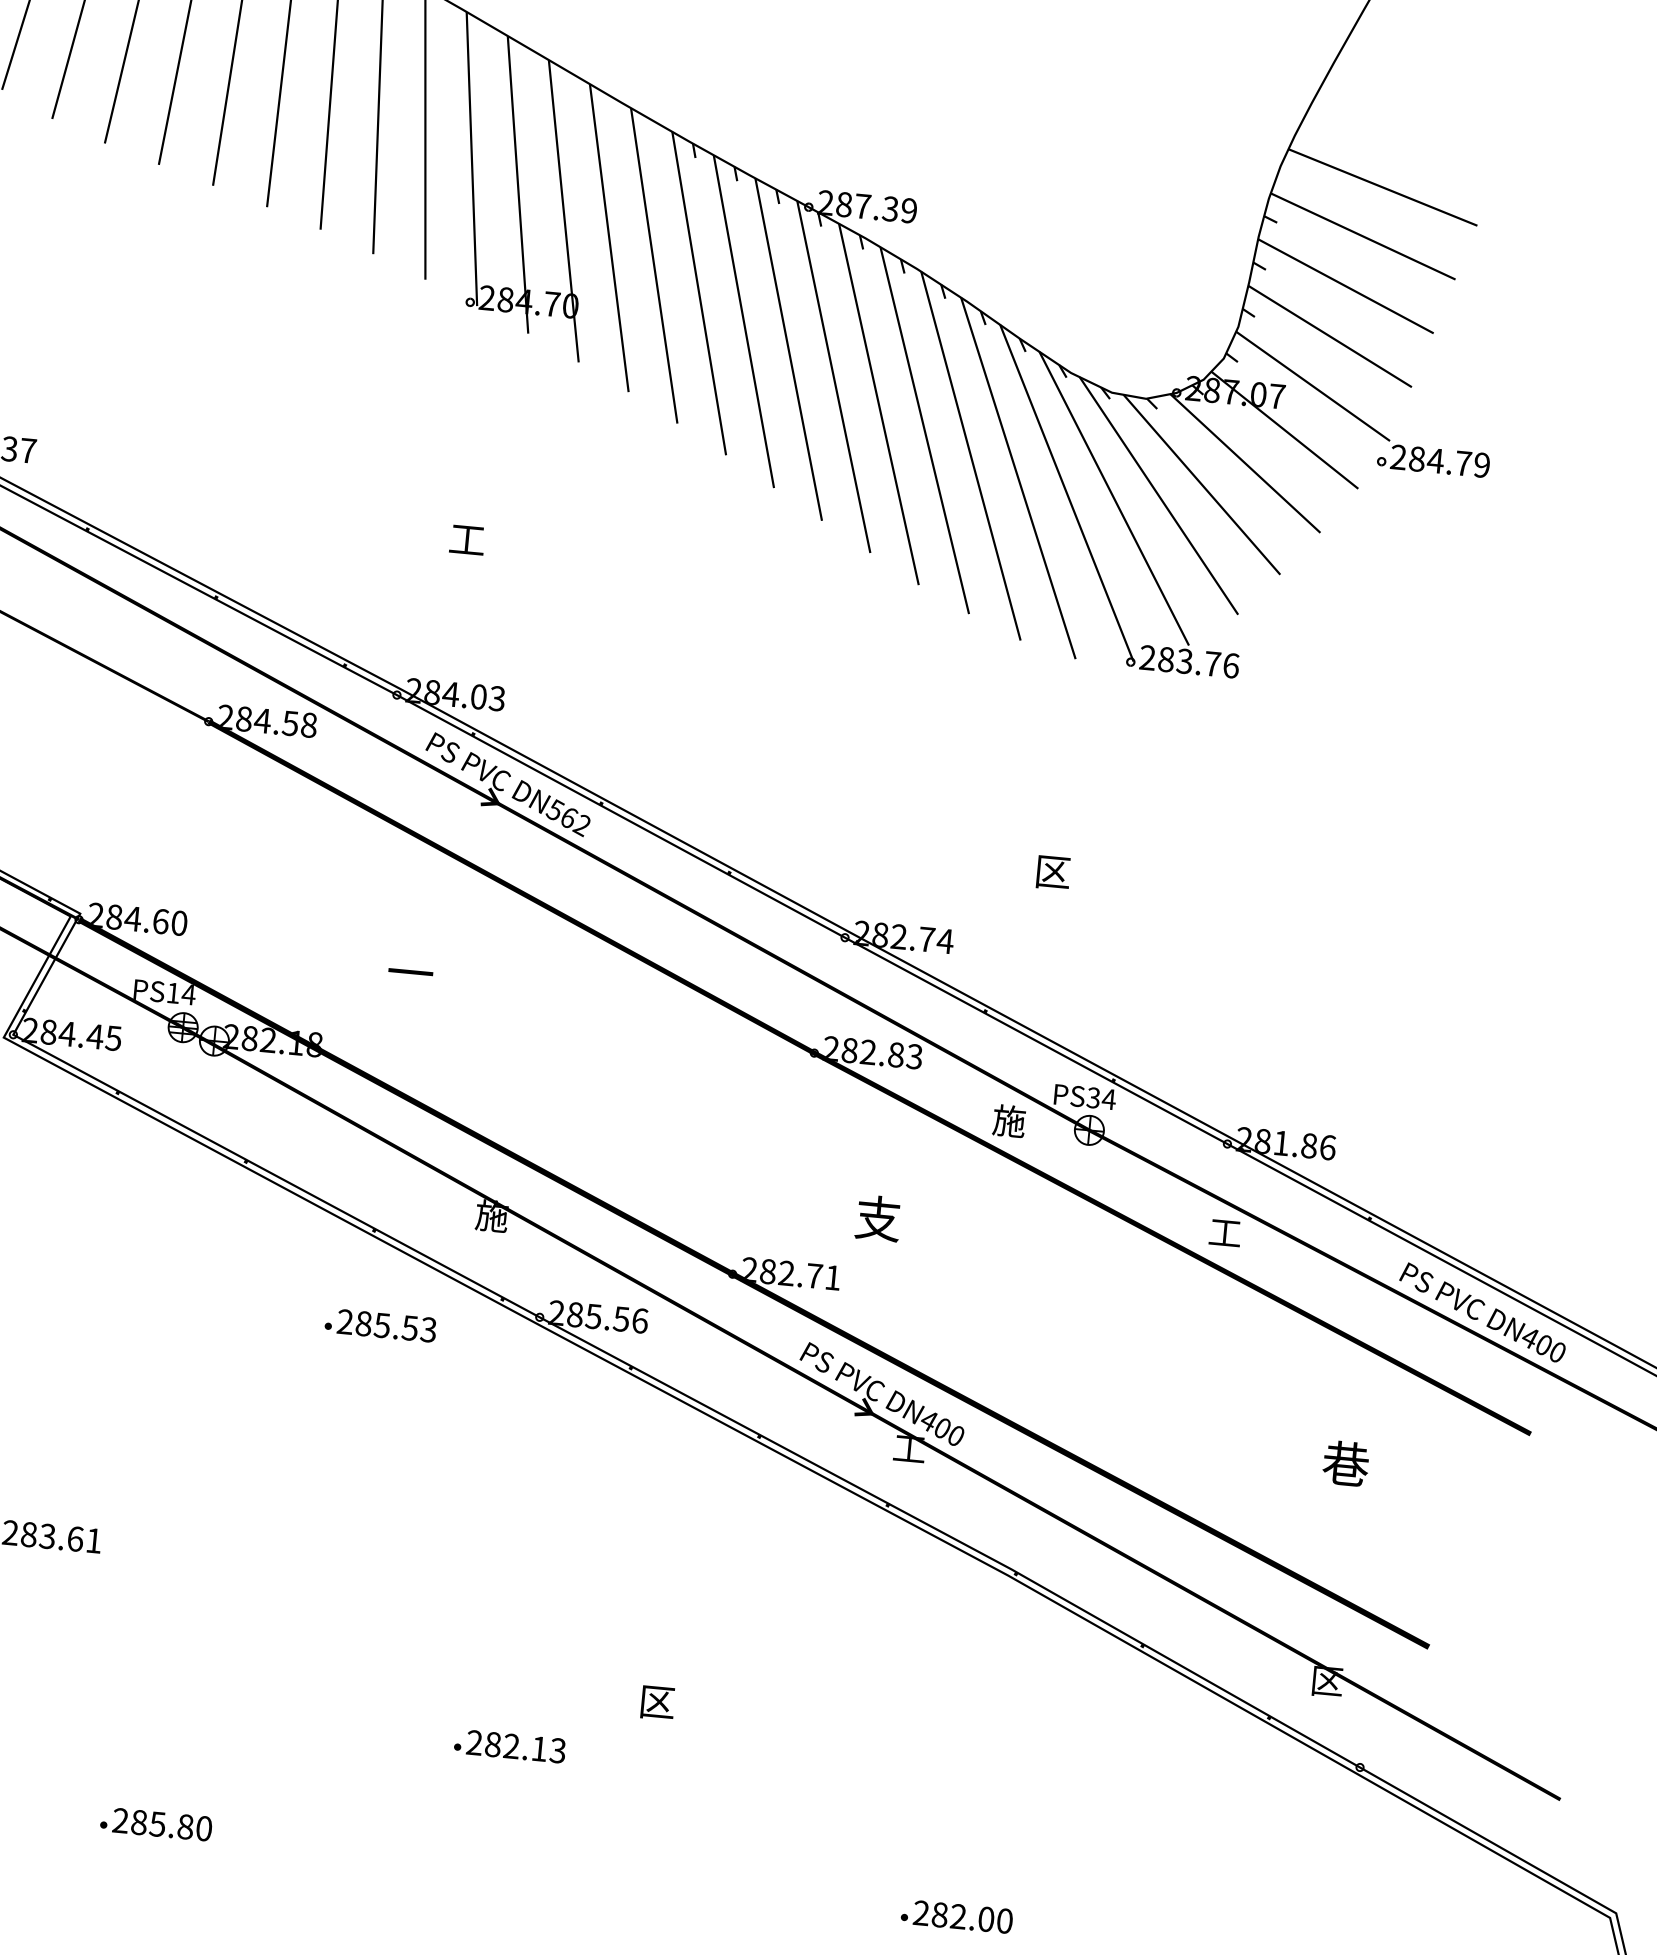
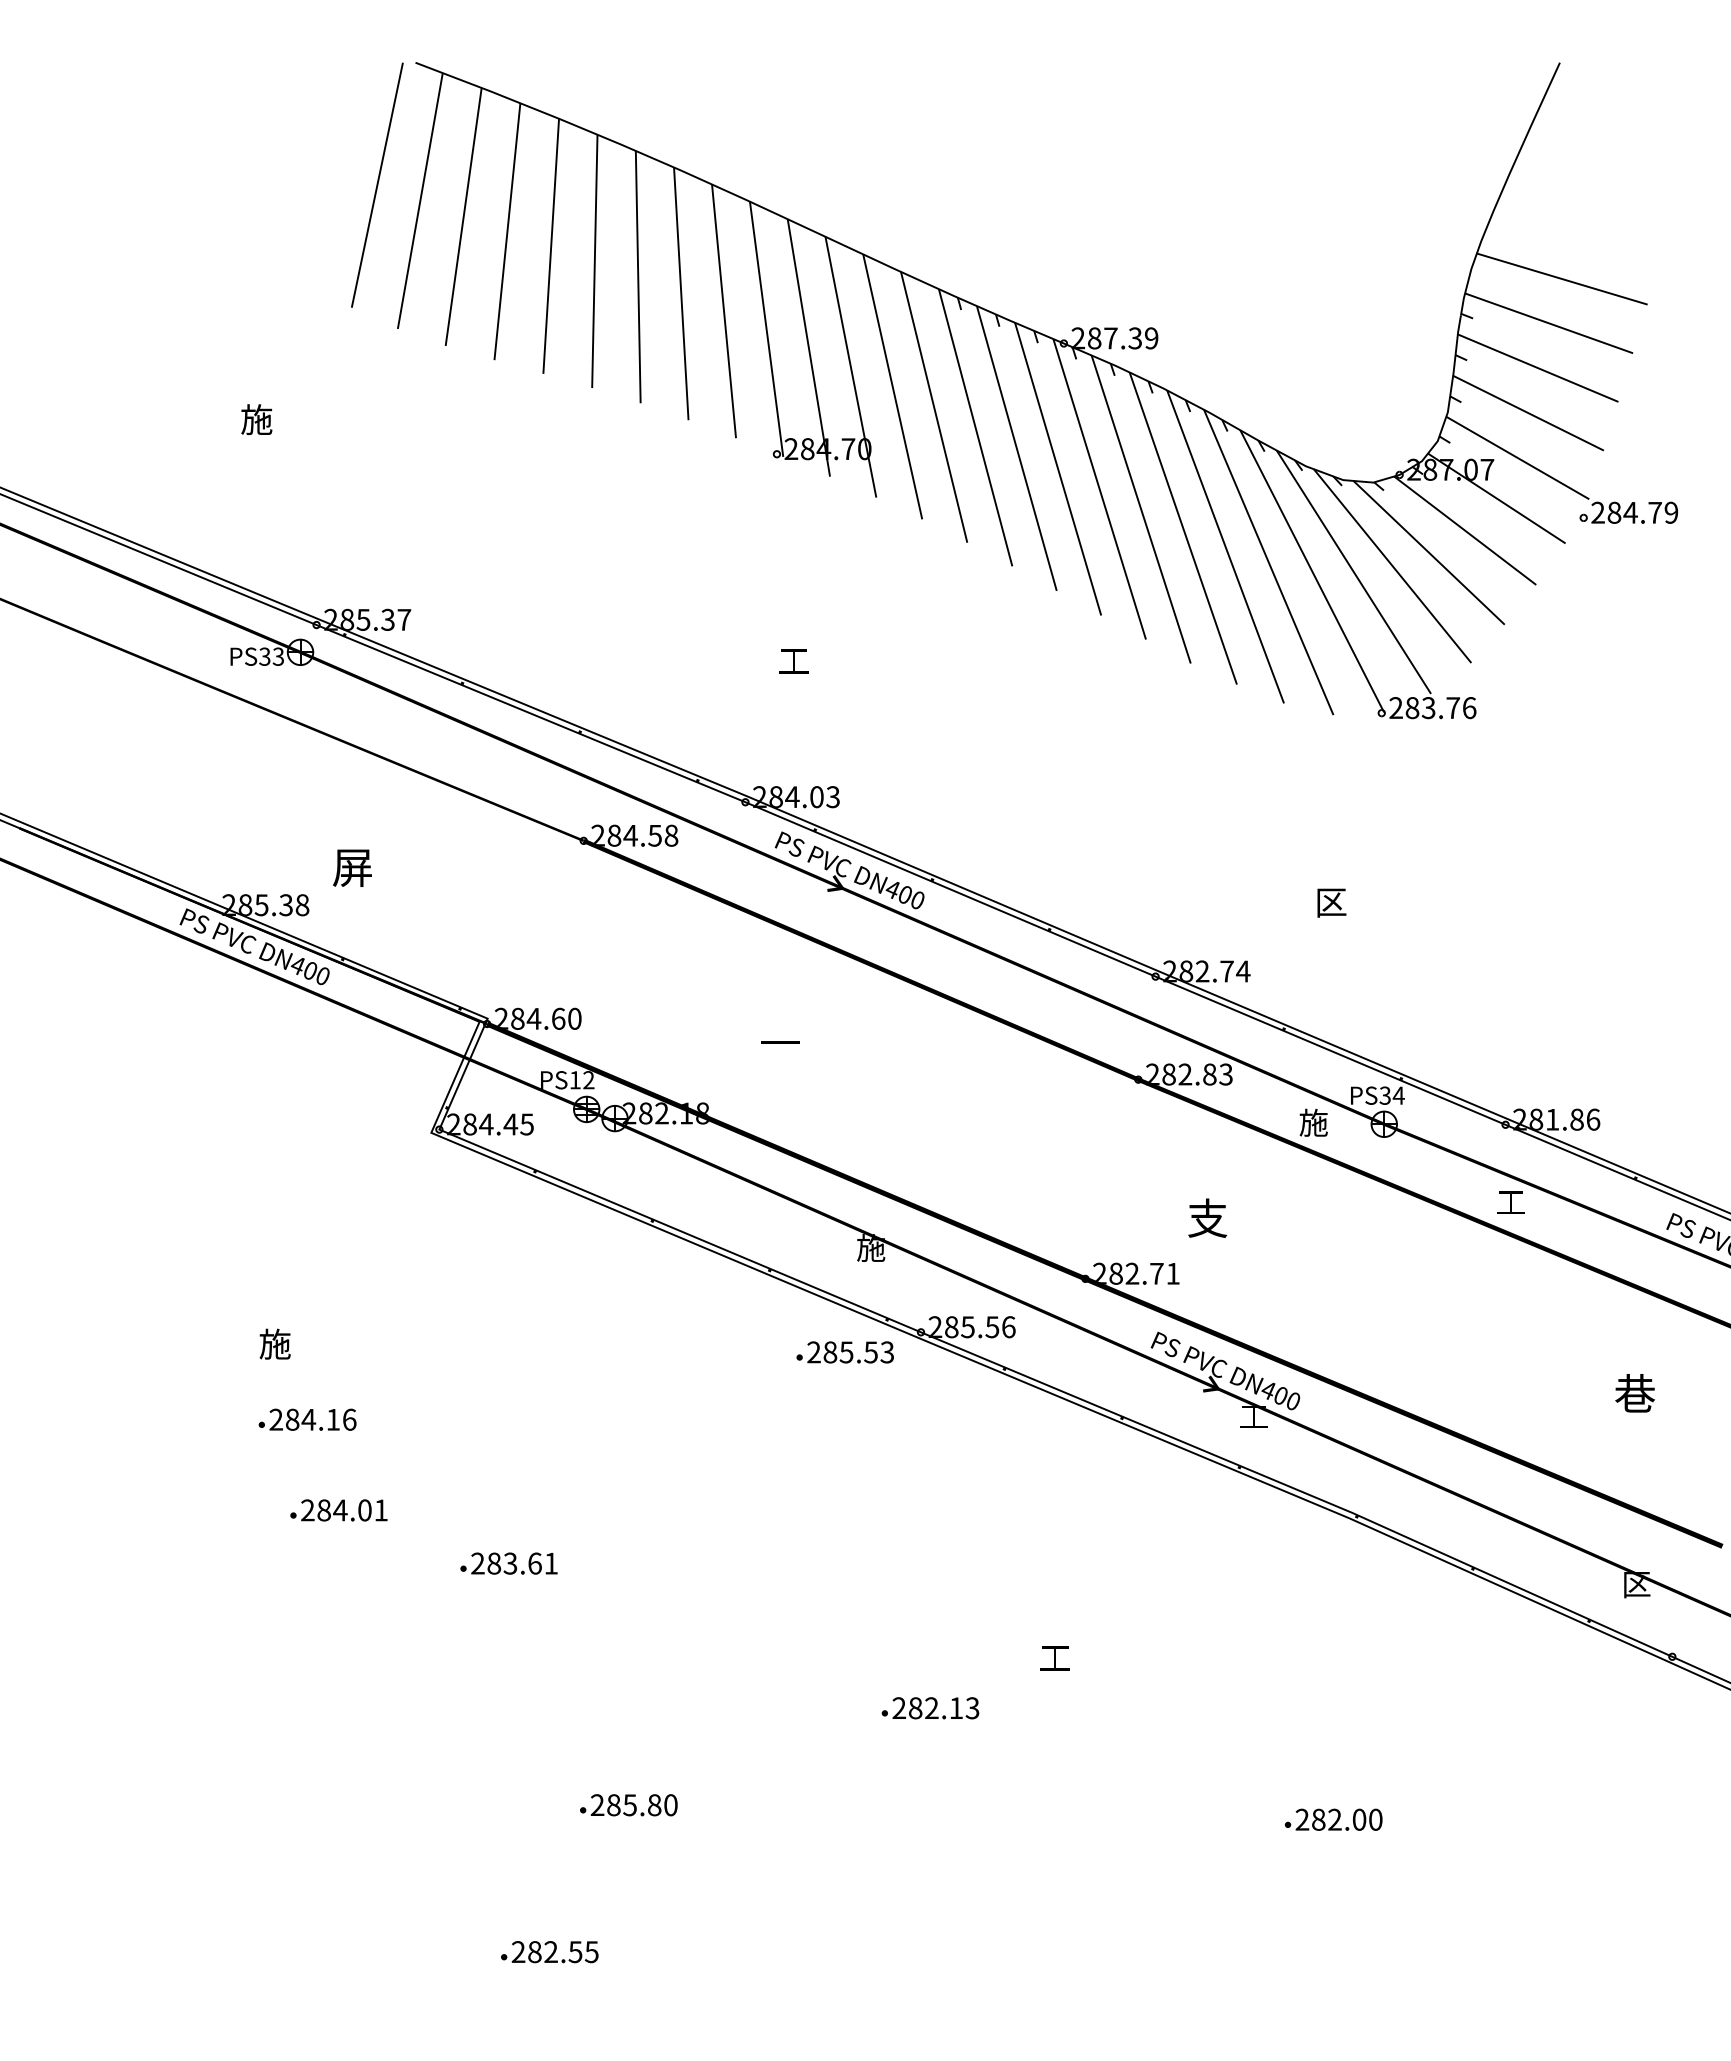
text: (567, 818) -> (904, 895), DN562 -> DN400
text: (188, 994) -> (588, 1080), PS14 -> PS12
text: (379, 1325) -> (844, 1352), moved
text: (657, 1703) -> (1055, 1658), 区 -> 工

